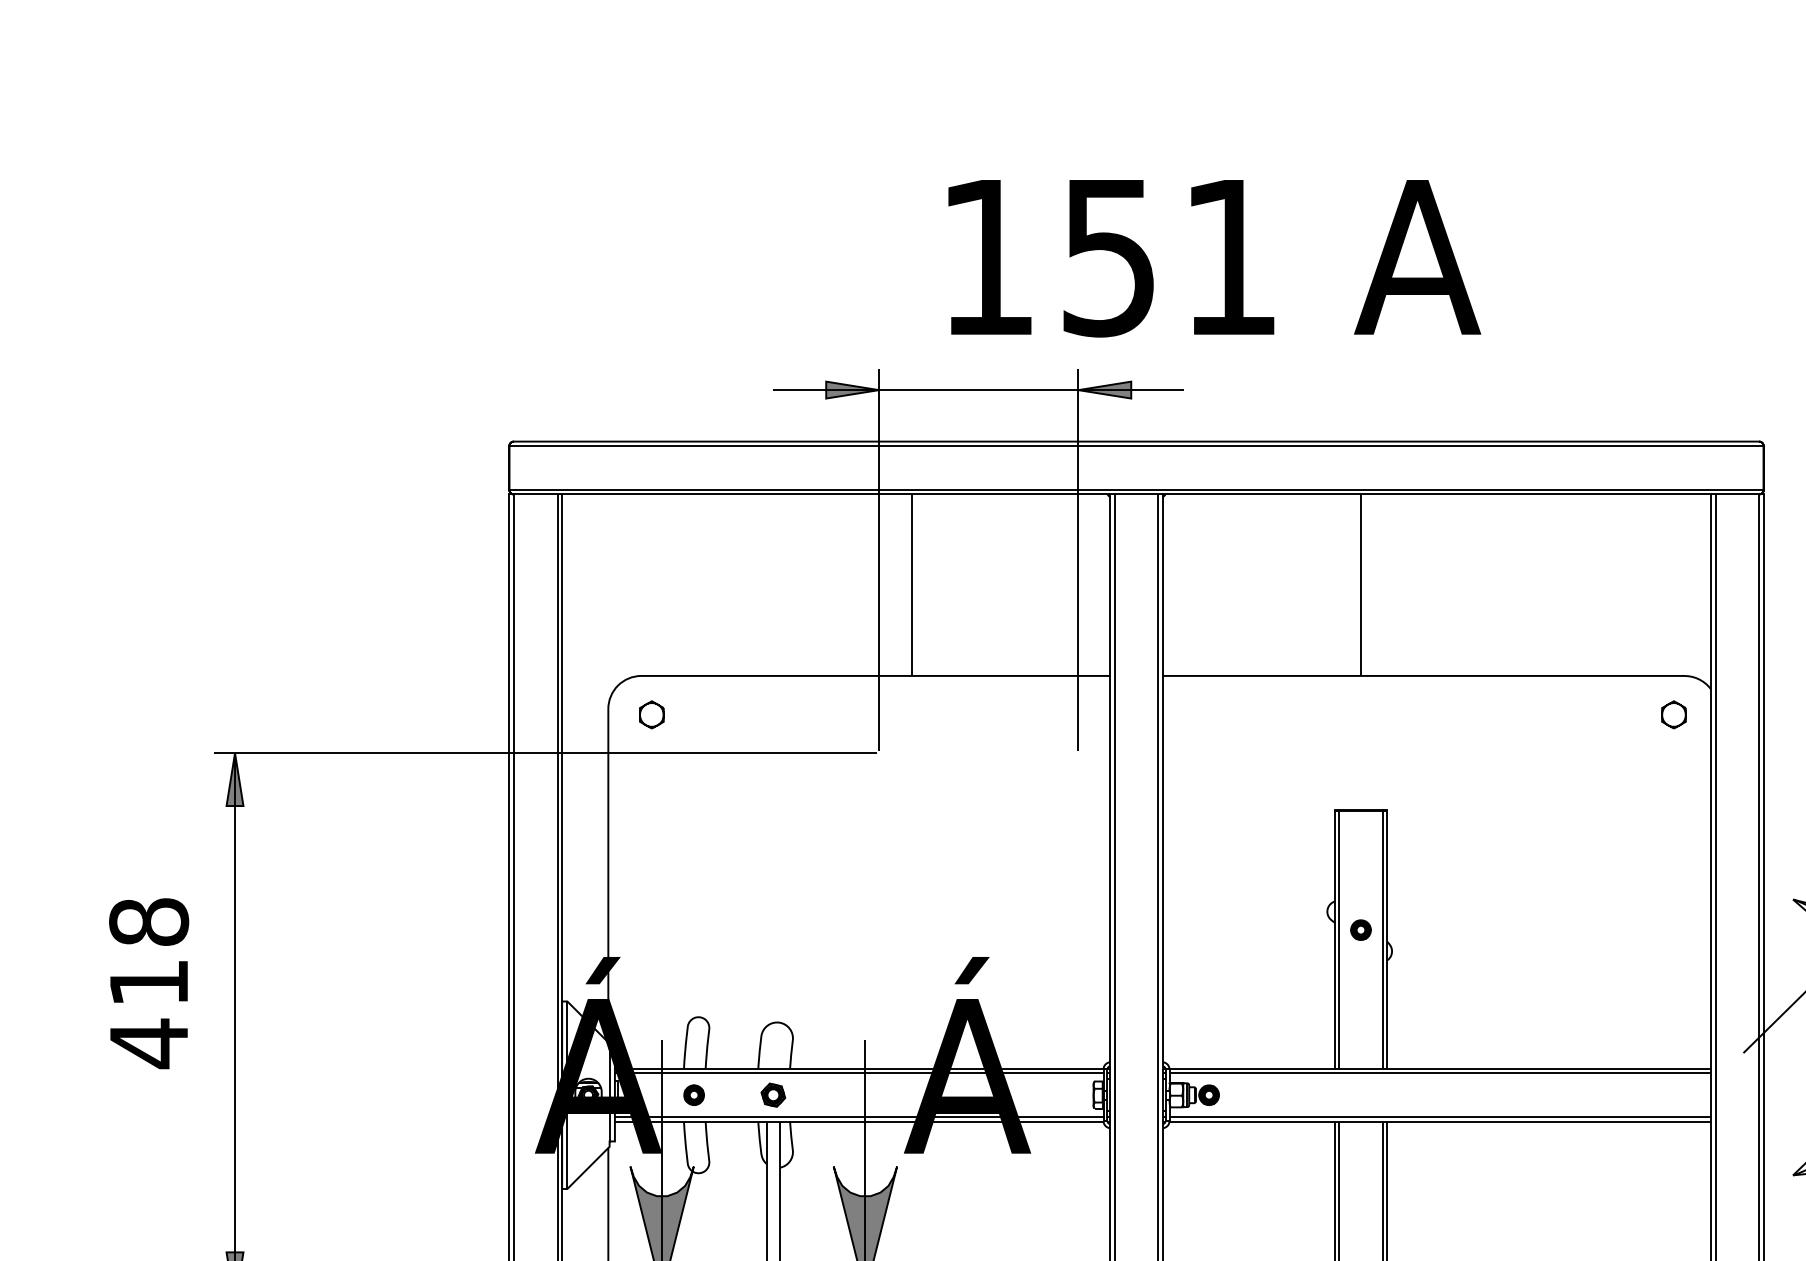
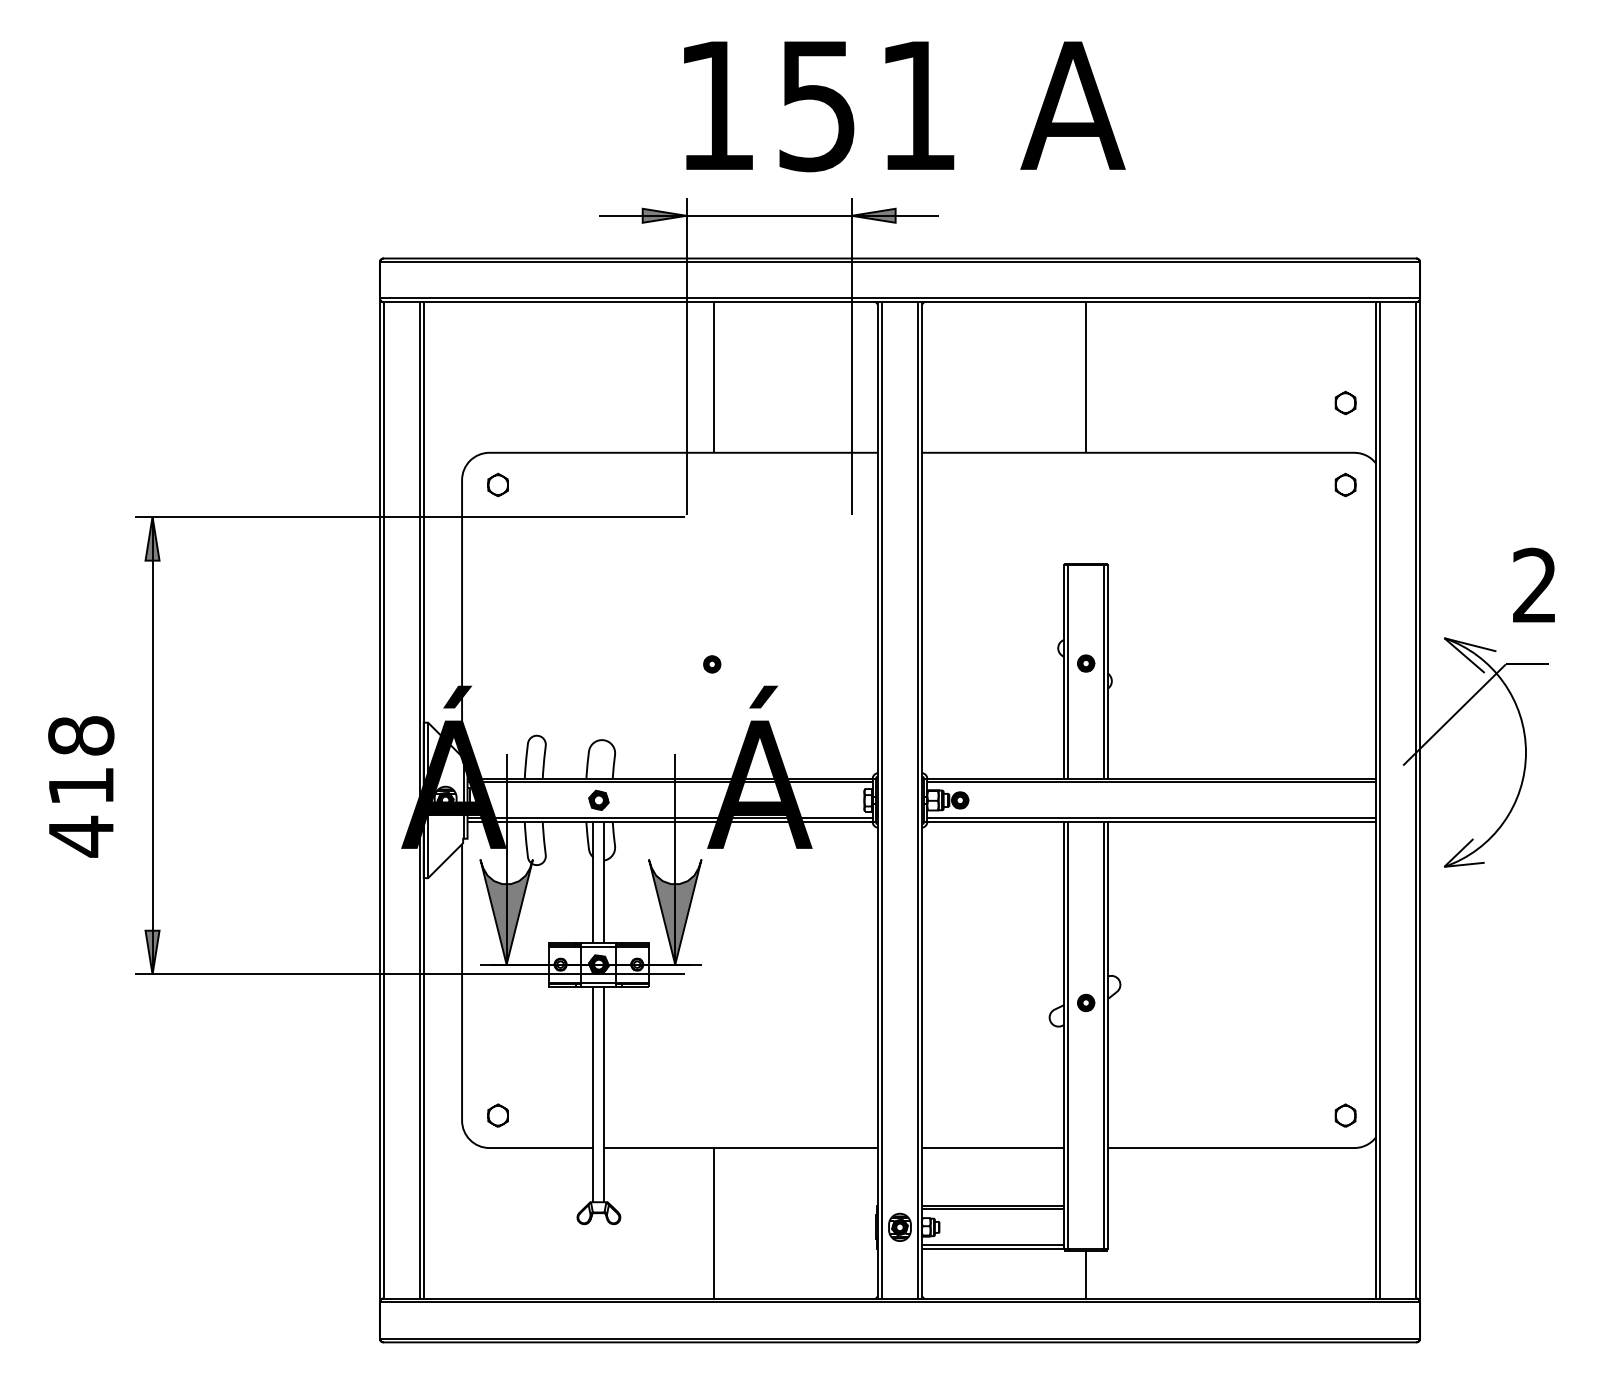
text: (1214, 258) -> (904, 106), moved
part: (1673, 615) -> (1345, 402), added
text: (149, 983) -> (81, 786), moved
part: (694, 1095) -> (712, 664), moved

